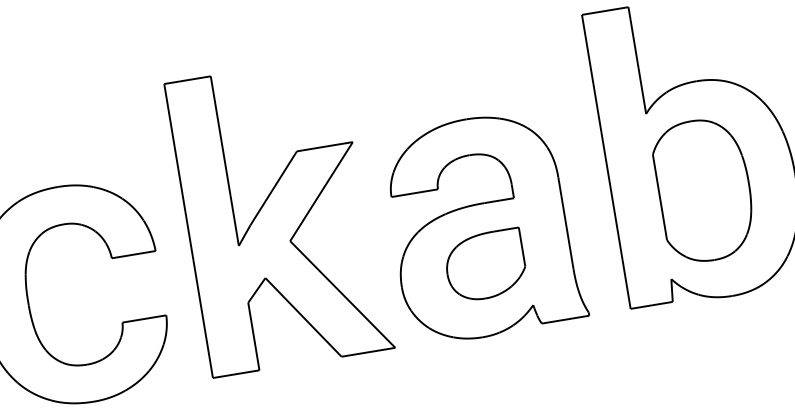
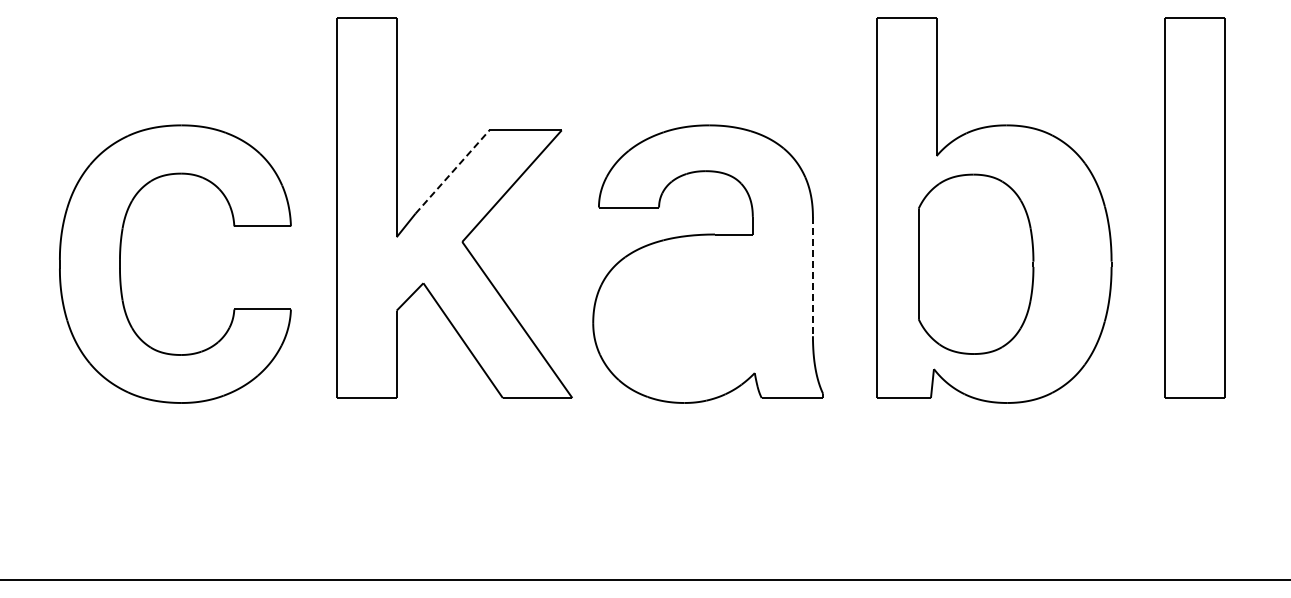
line: (273, 188) -> (452, 172), solid -> dashed
part: (704, 189) -> (976, 263), moved
line: (565, 223) -> (812, 277), solid -> dashed
part: (485, 265) -> (702, 313), removed

